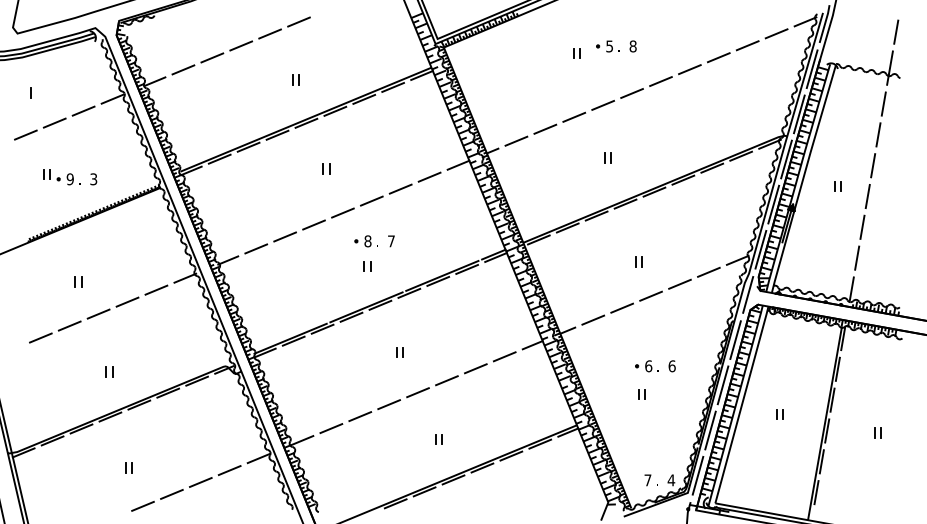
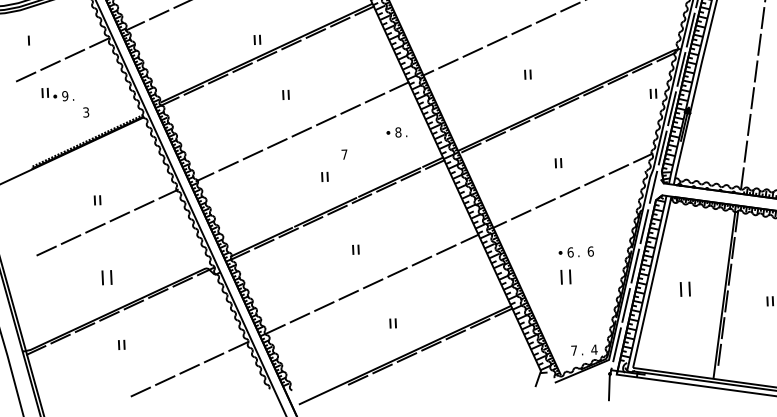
part: (295, 79) -> (256, 39), moved
part: (61, 177) -> (57, 94), moved
part: (837, 186) -> (653, 93), moved
part: (365, 241) -> (396, 132), moved
part: (78, 281) -> (97, 200), moved
part: (109, 371) -> (106, 277), size x1.6
part: (641, 394) -> (565, 277), size x1.6
part: (779, 414) -> (684, 289), size x1.6
part: (128, 467) -> (121, 344), moved

